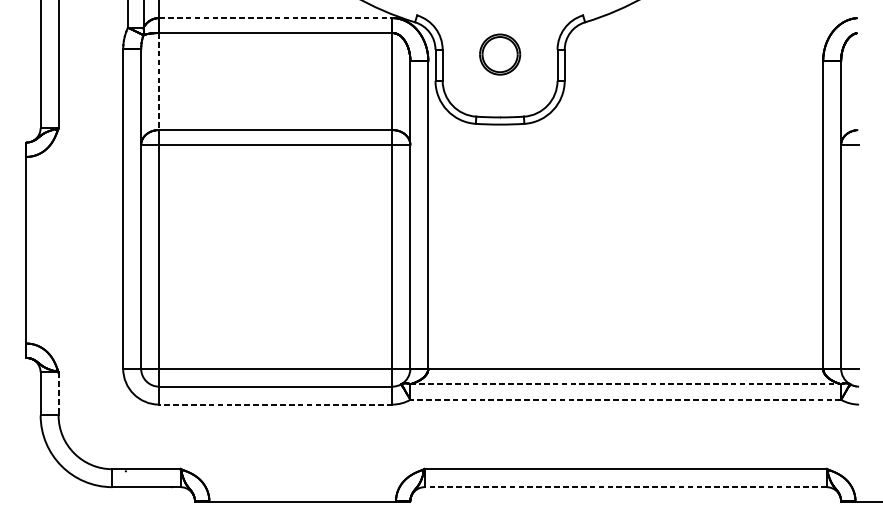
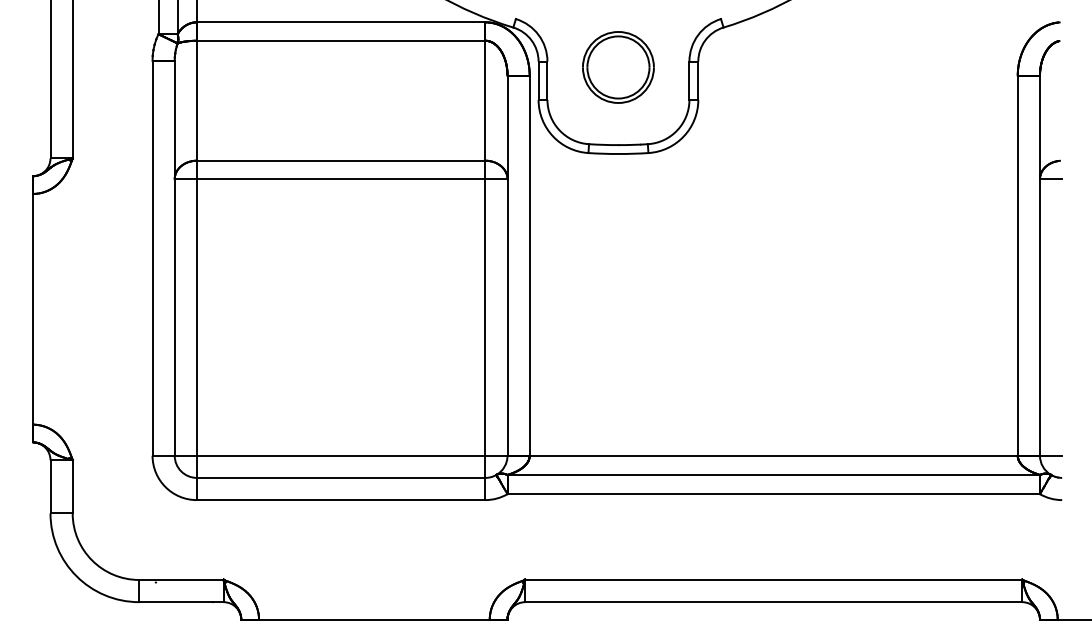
line: (276, 18) -> (341, 22), dashed -> solid
part: (500, 54) -> (618, 67), size x1.43
line: (158, 81) -> (196, 100), dashed -> solid
line: (626, 383) -> (774, 474), dashed -> solid
line: (58, 393) -> (72, 486), dashed -> solid
line: (625, 400) -> (773, 494), dashed -> solid
line: (275, 404) -> (340, 500), dashed -> solid
line: (625, 487) -> (773, 602), dashed -> solid

